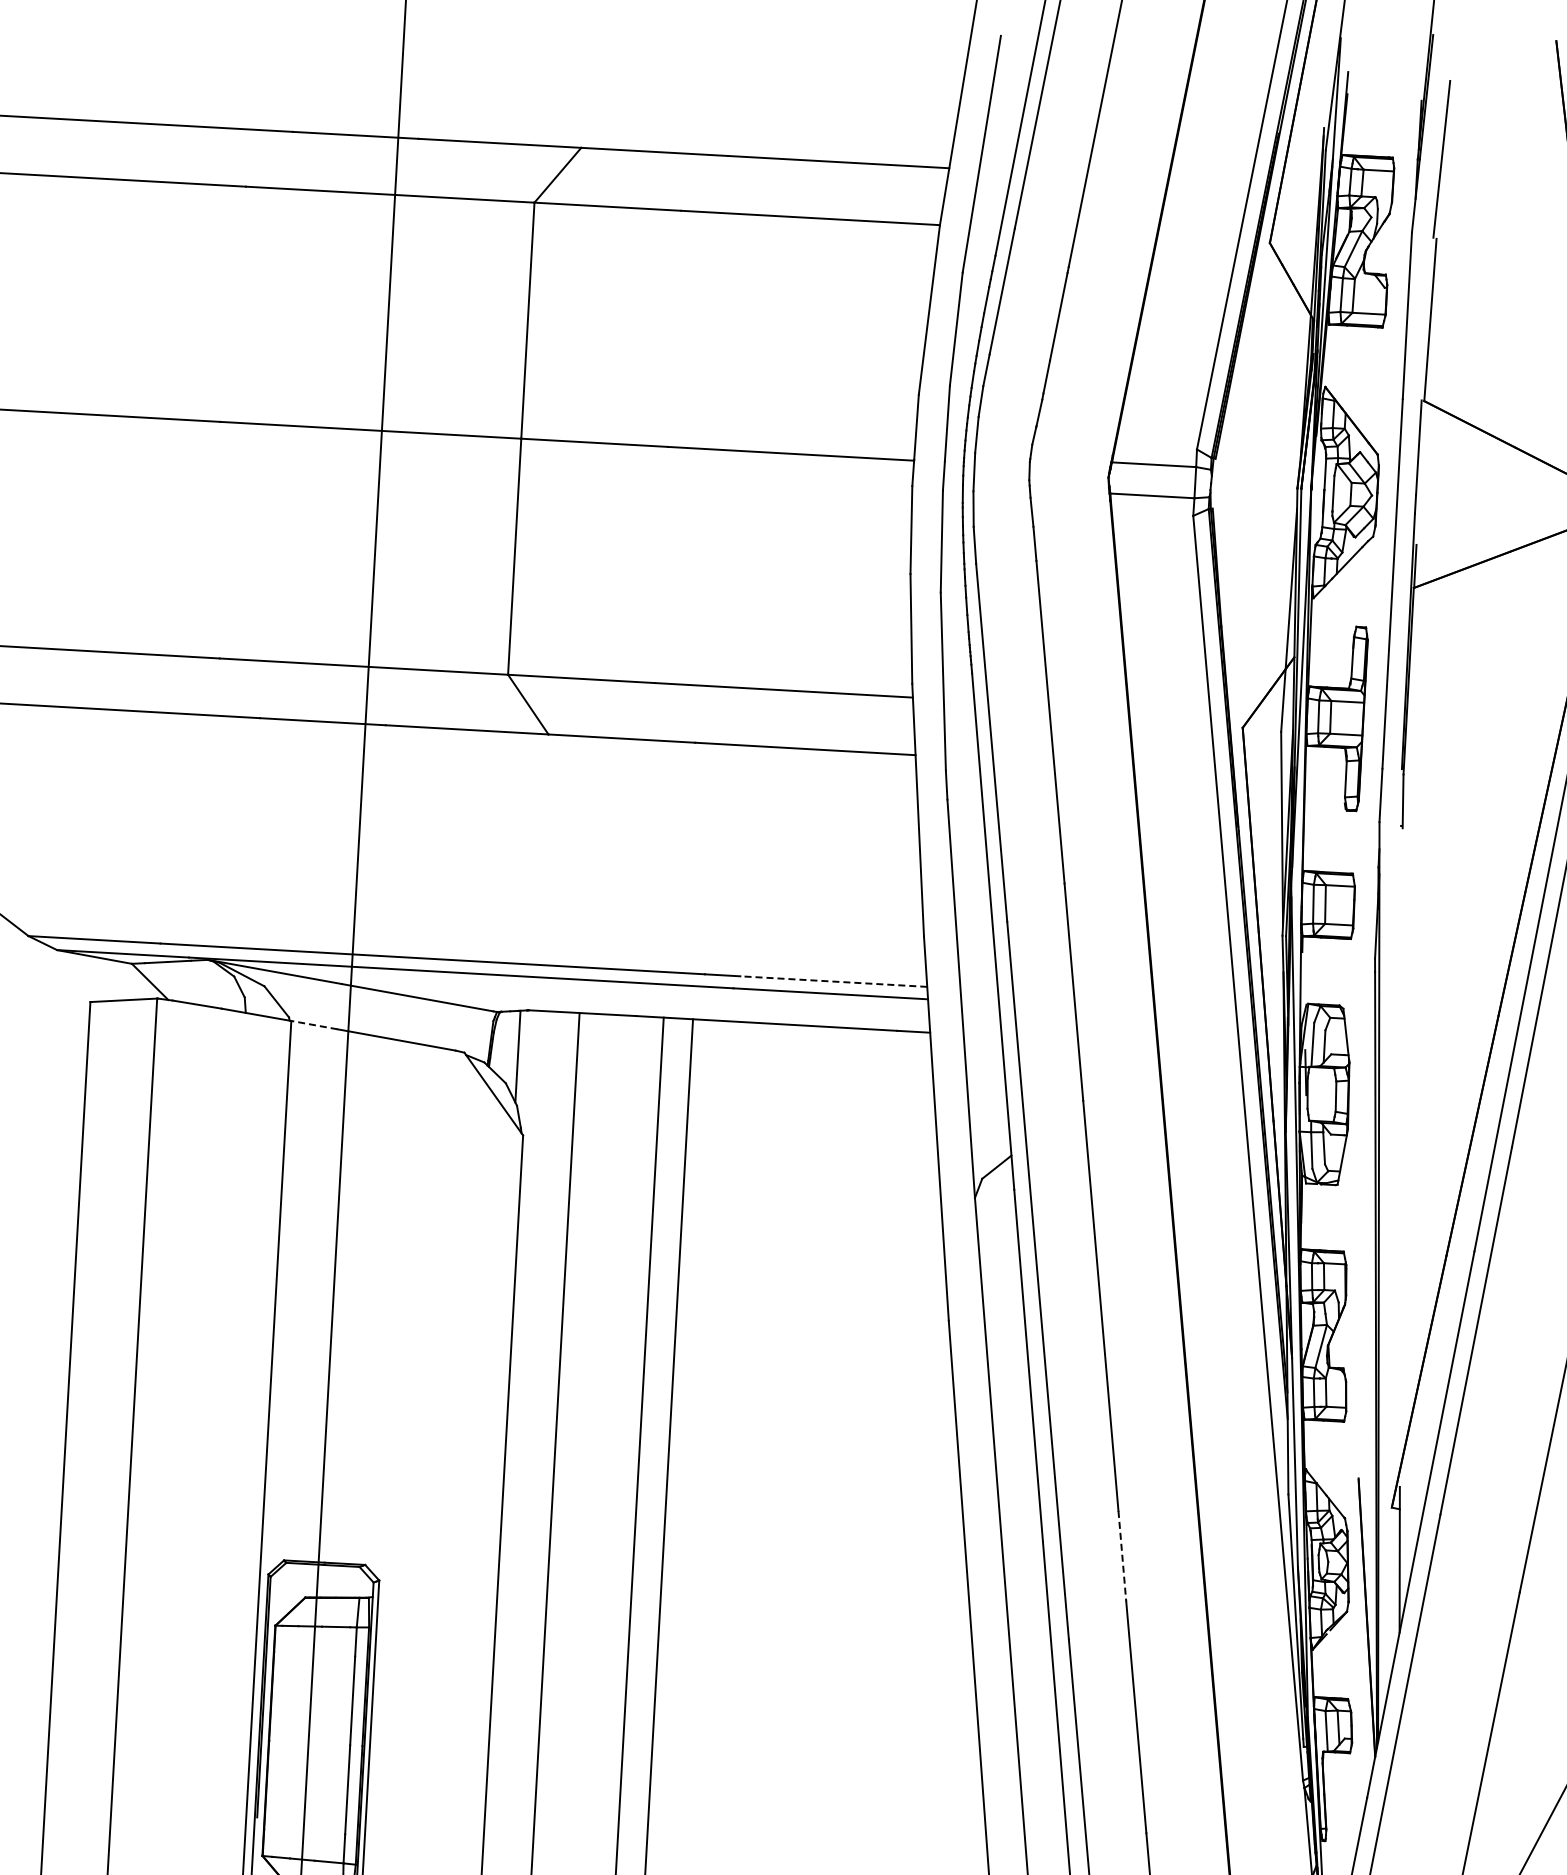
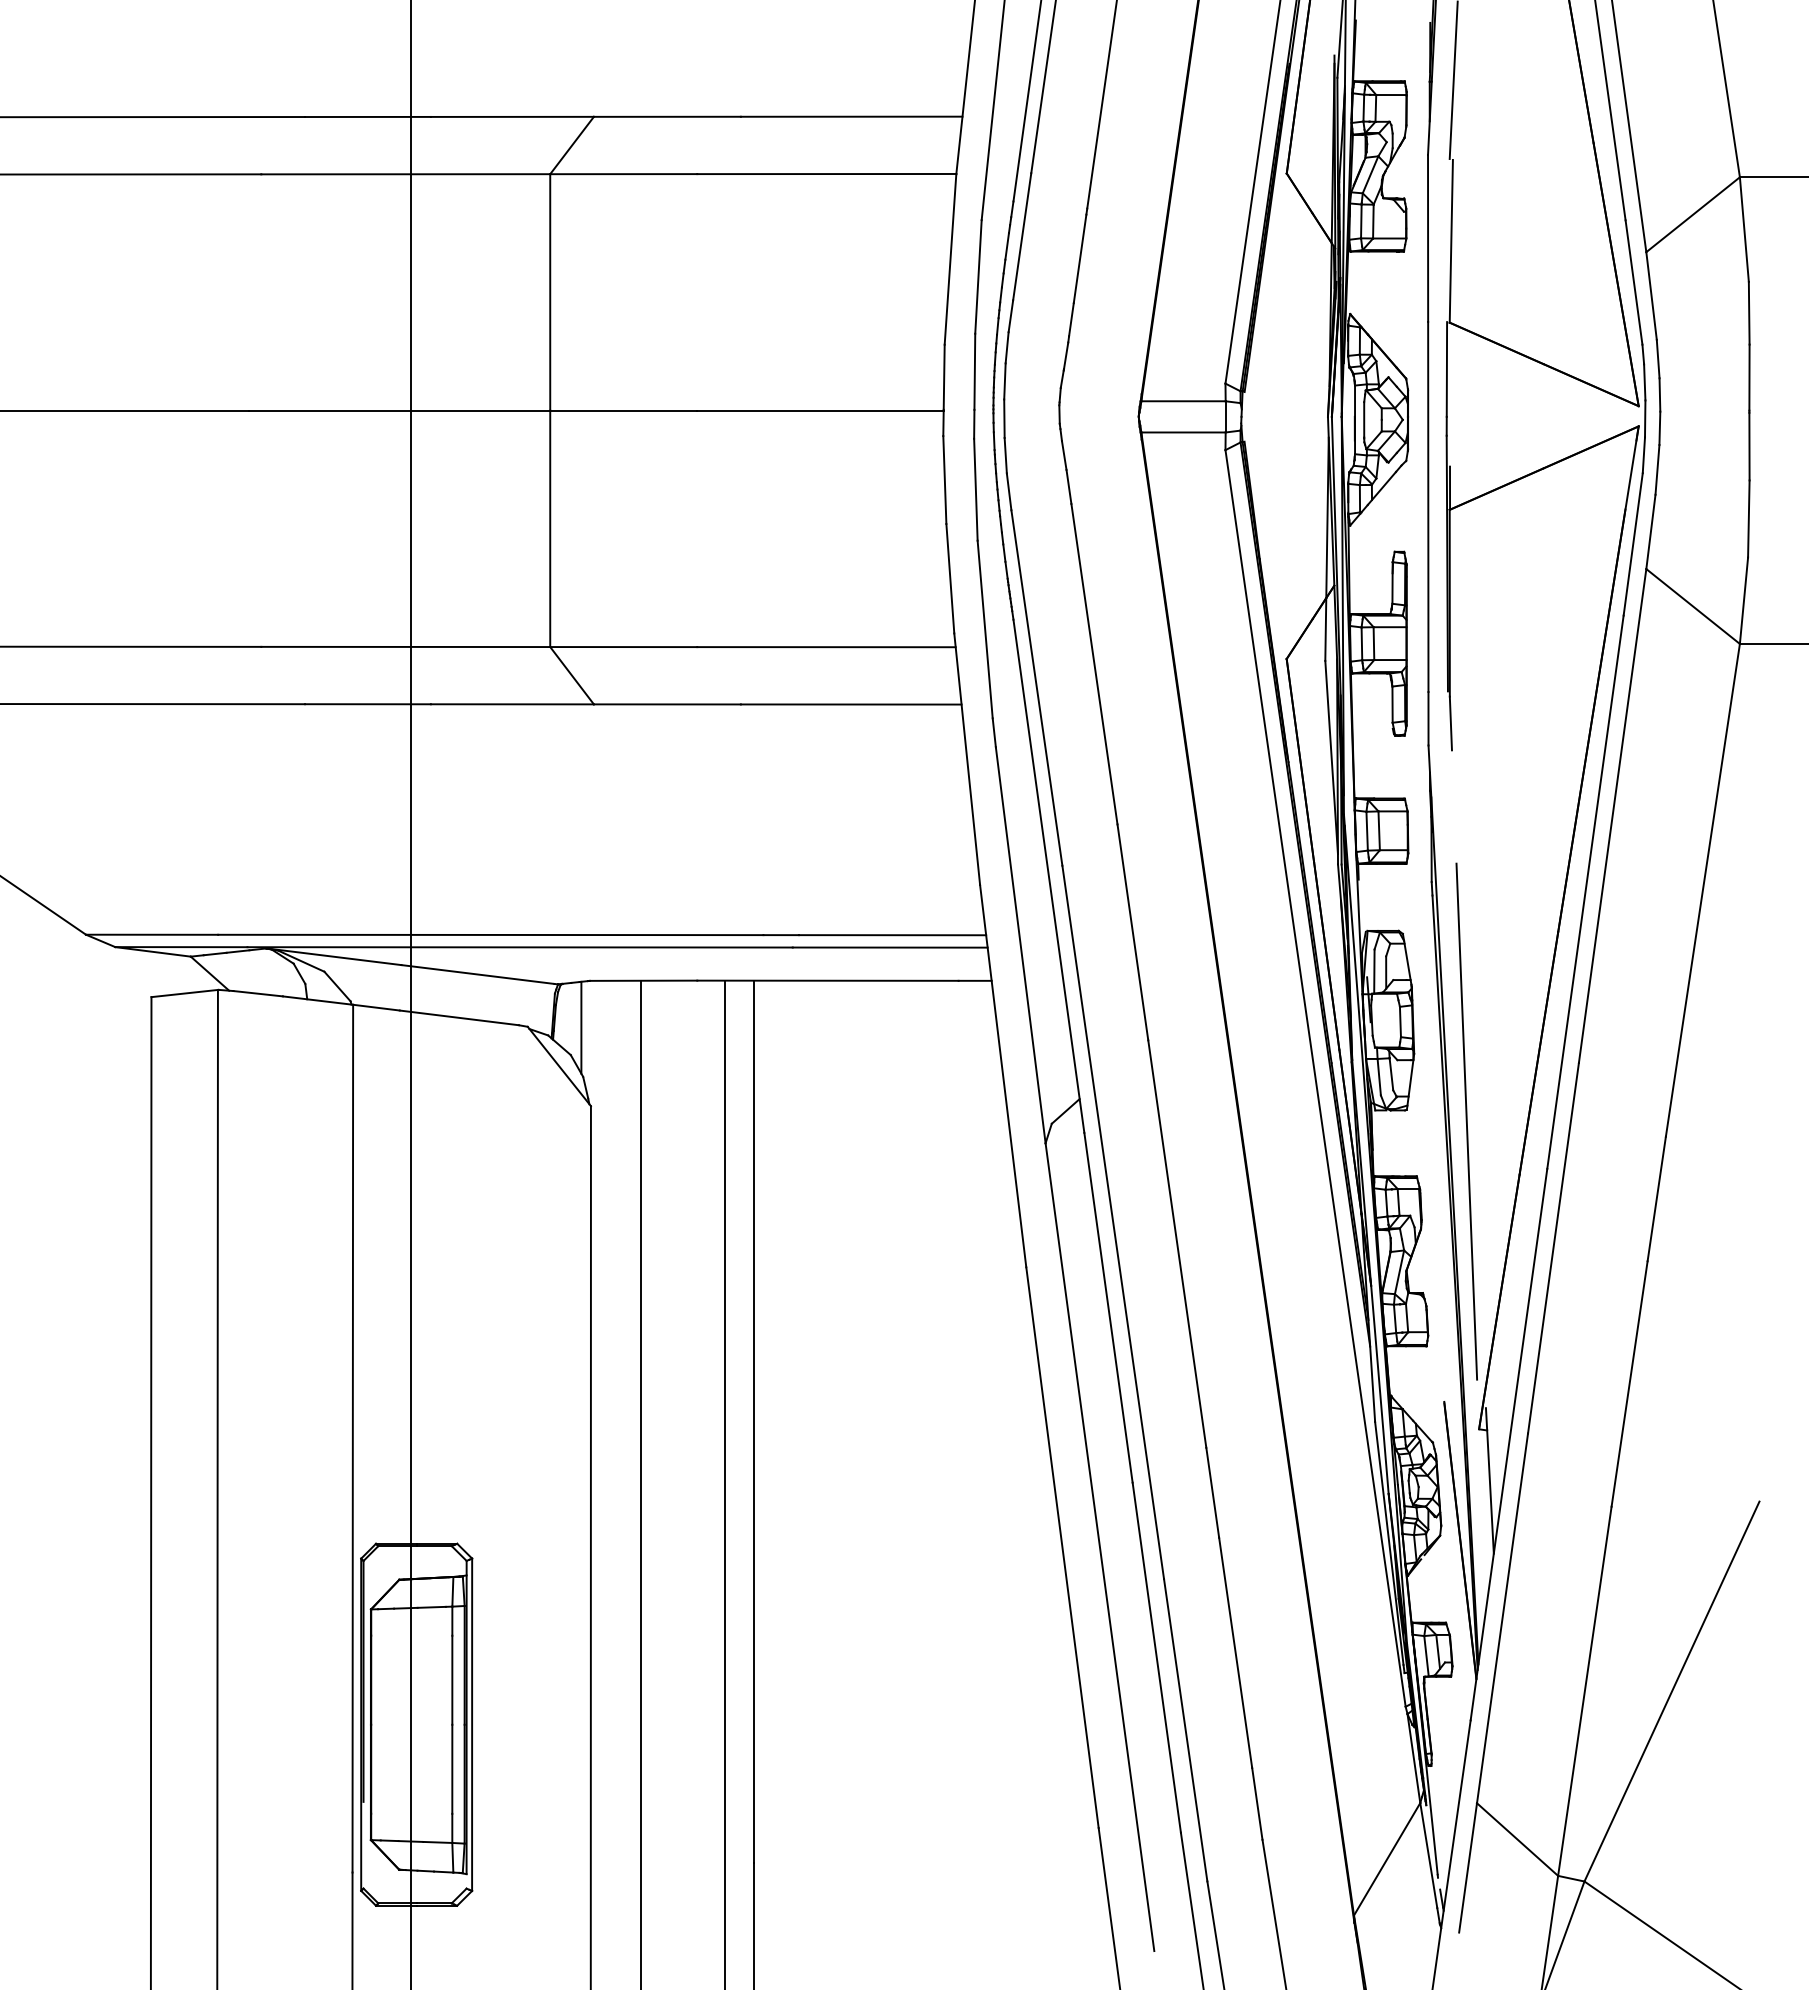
line: (833, 981) -> (892, 935), dashed -> solid
line: (313, 1024) -> (375, 1007), dashed -> solid
line: (1396, 1199) -> (1466, 1121), added
line: (1122, 1556) -> (1212, 1493), dashed -> solid

